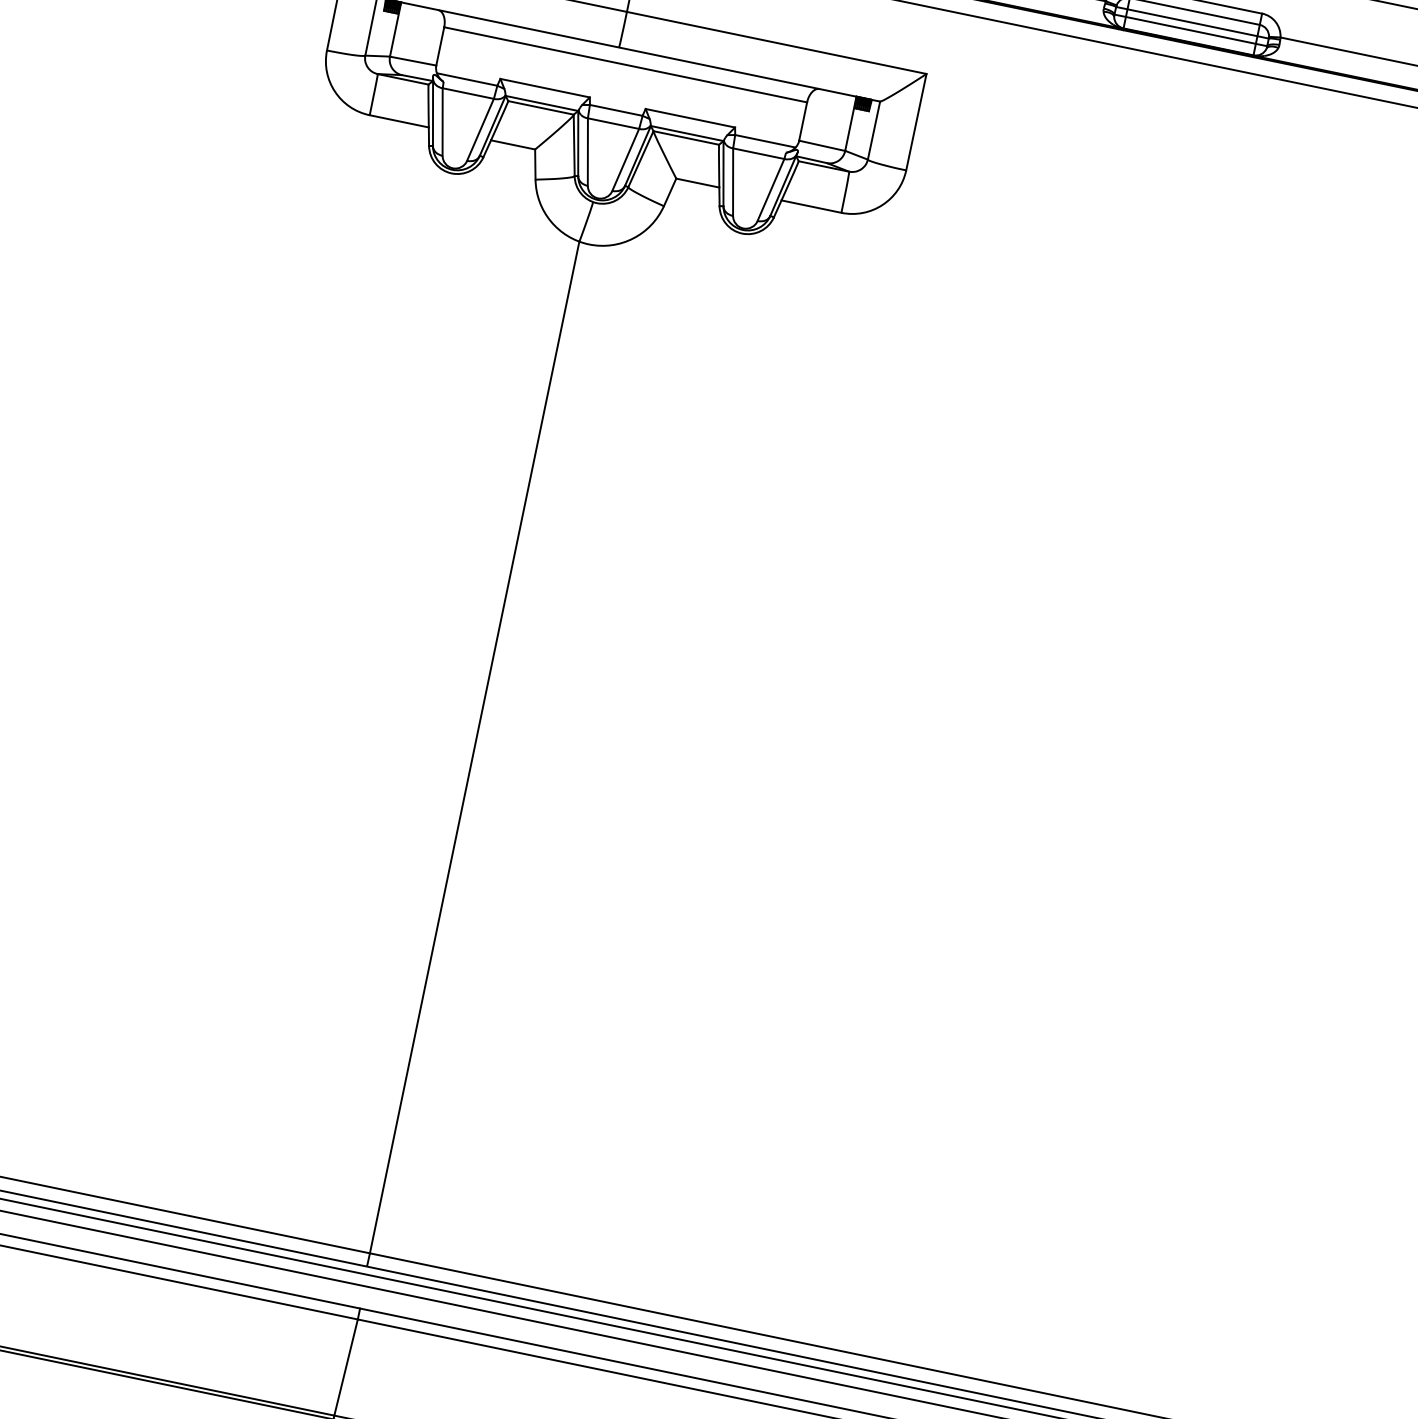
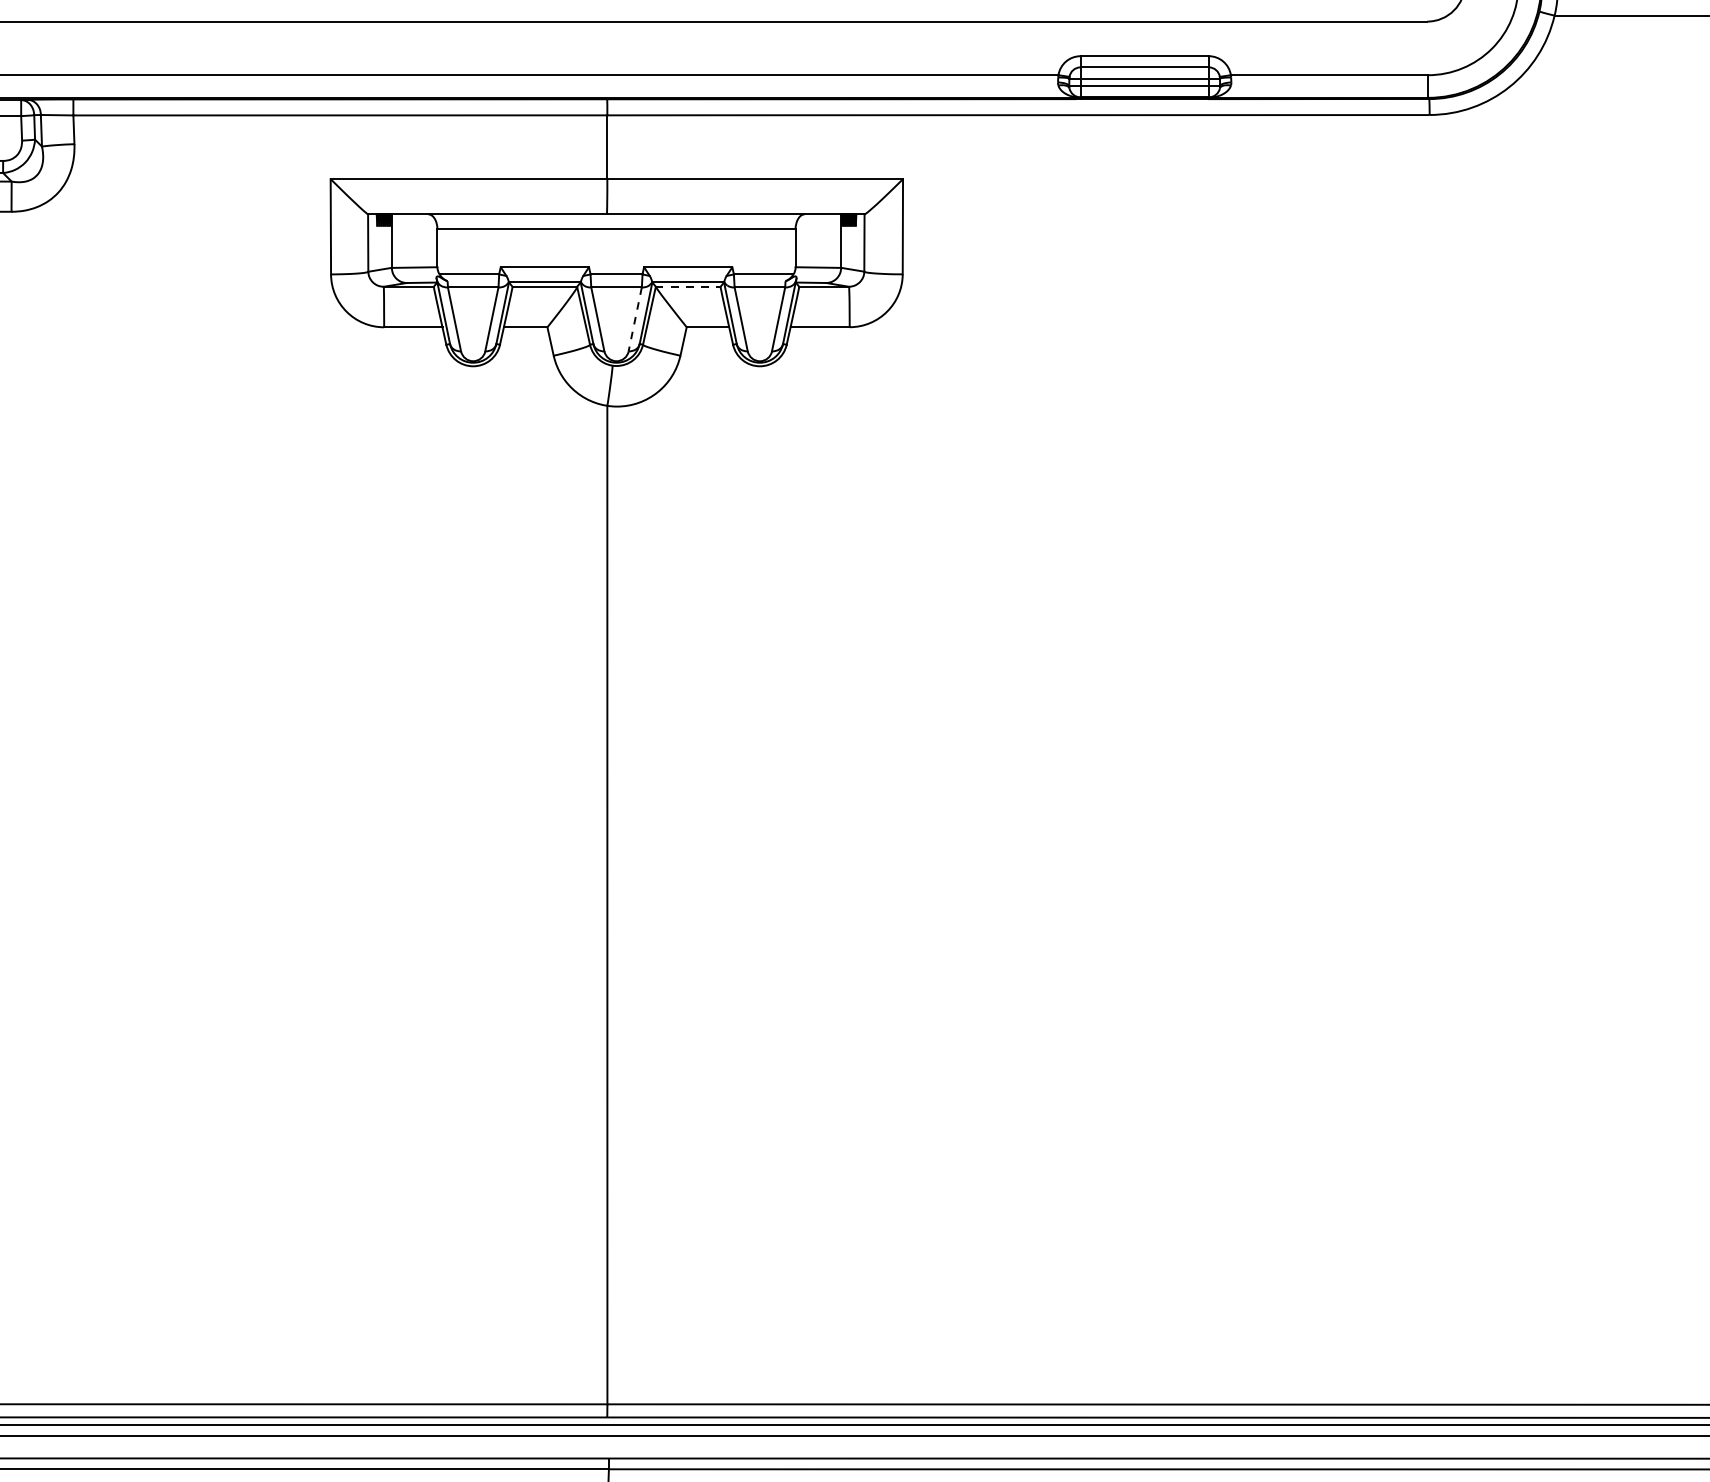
line: (686, 137) -> (688, 286), solid -> dashed
line: (626, 160) -> (635, 319), solid -> dashed

